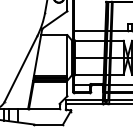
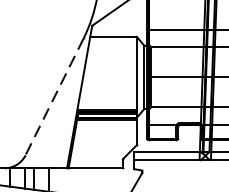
line: (21, 68) -> (55, 96), solid -> dashed

